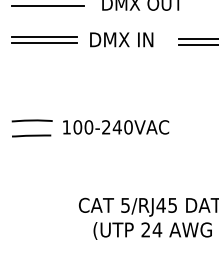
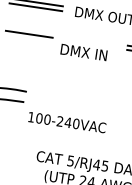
line: (44, 37) -> (29, 30), removed
text: (121, 39) -> (83, 52), moved
text: (116, 127) -> (67, 122), moved

